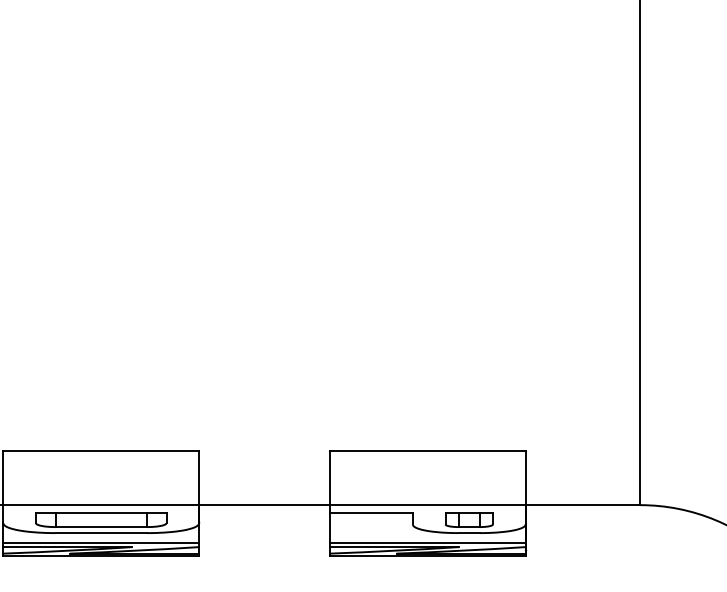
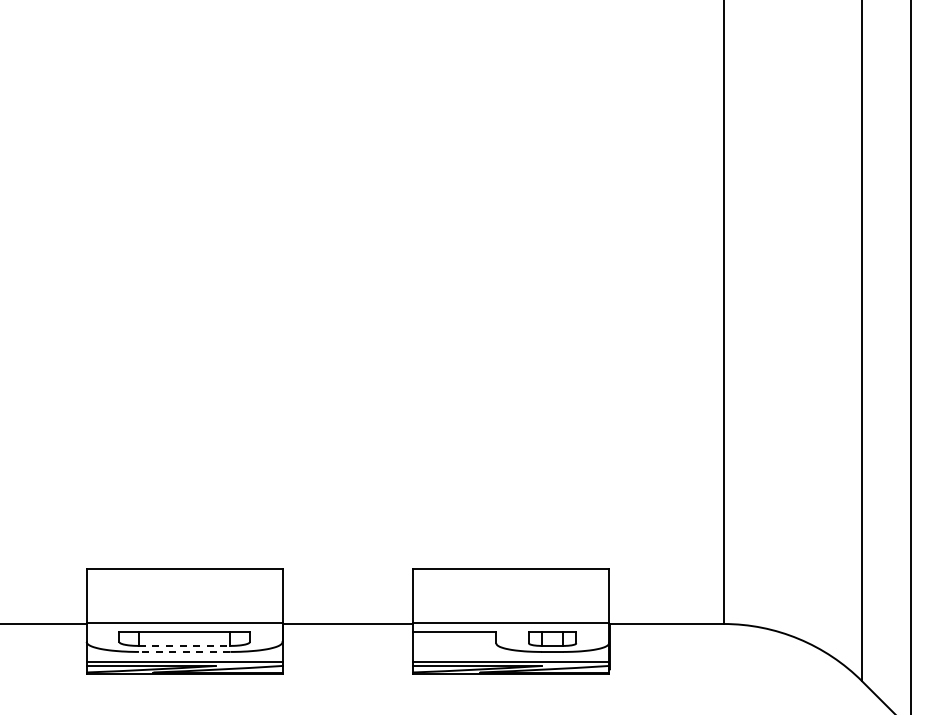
line: (101, 526) -> (184, 645), solid -> dashed
line: (101, 532) -> (184, 651), solid -> dashed

